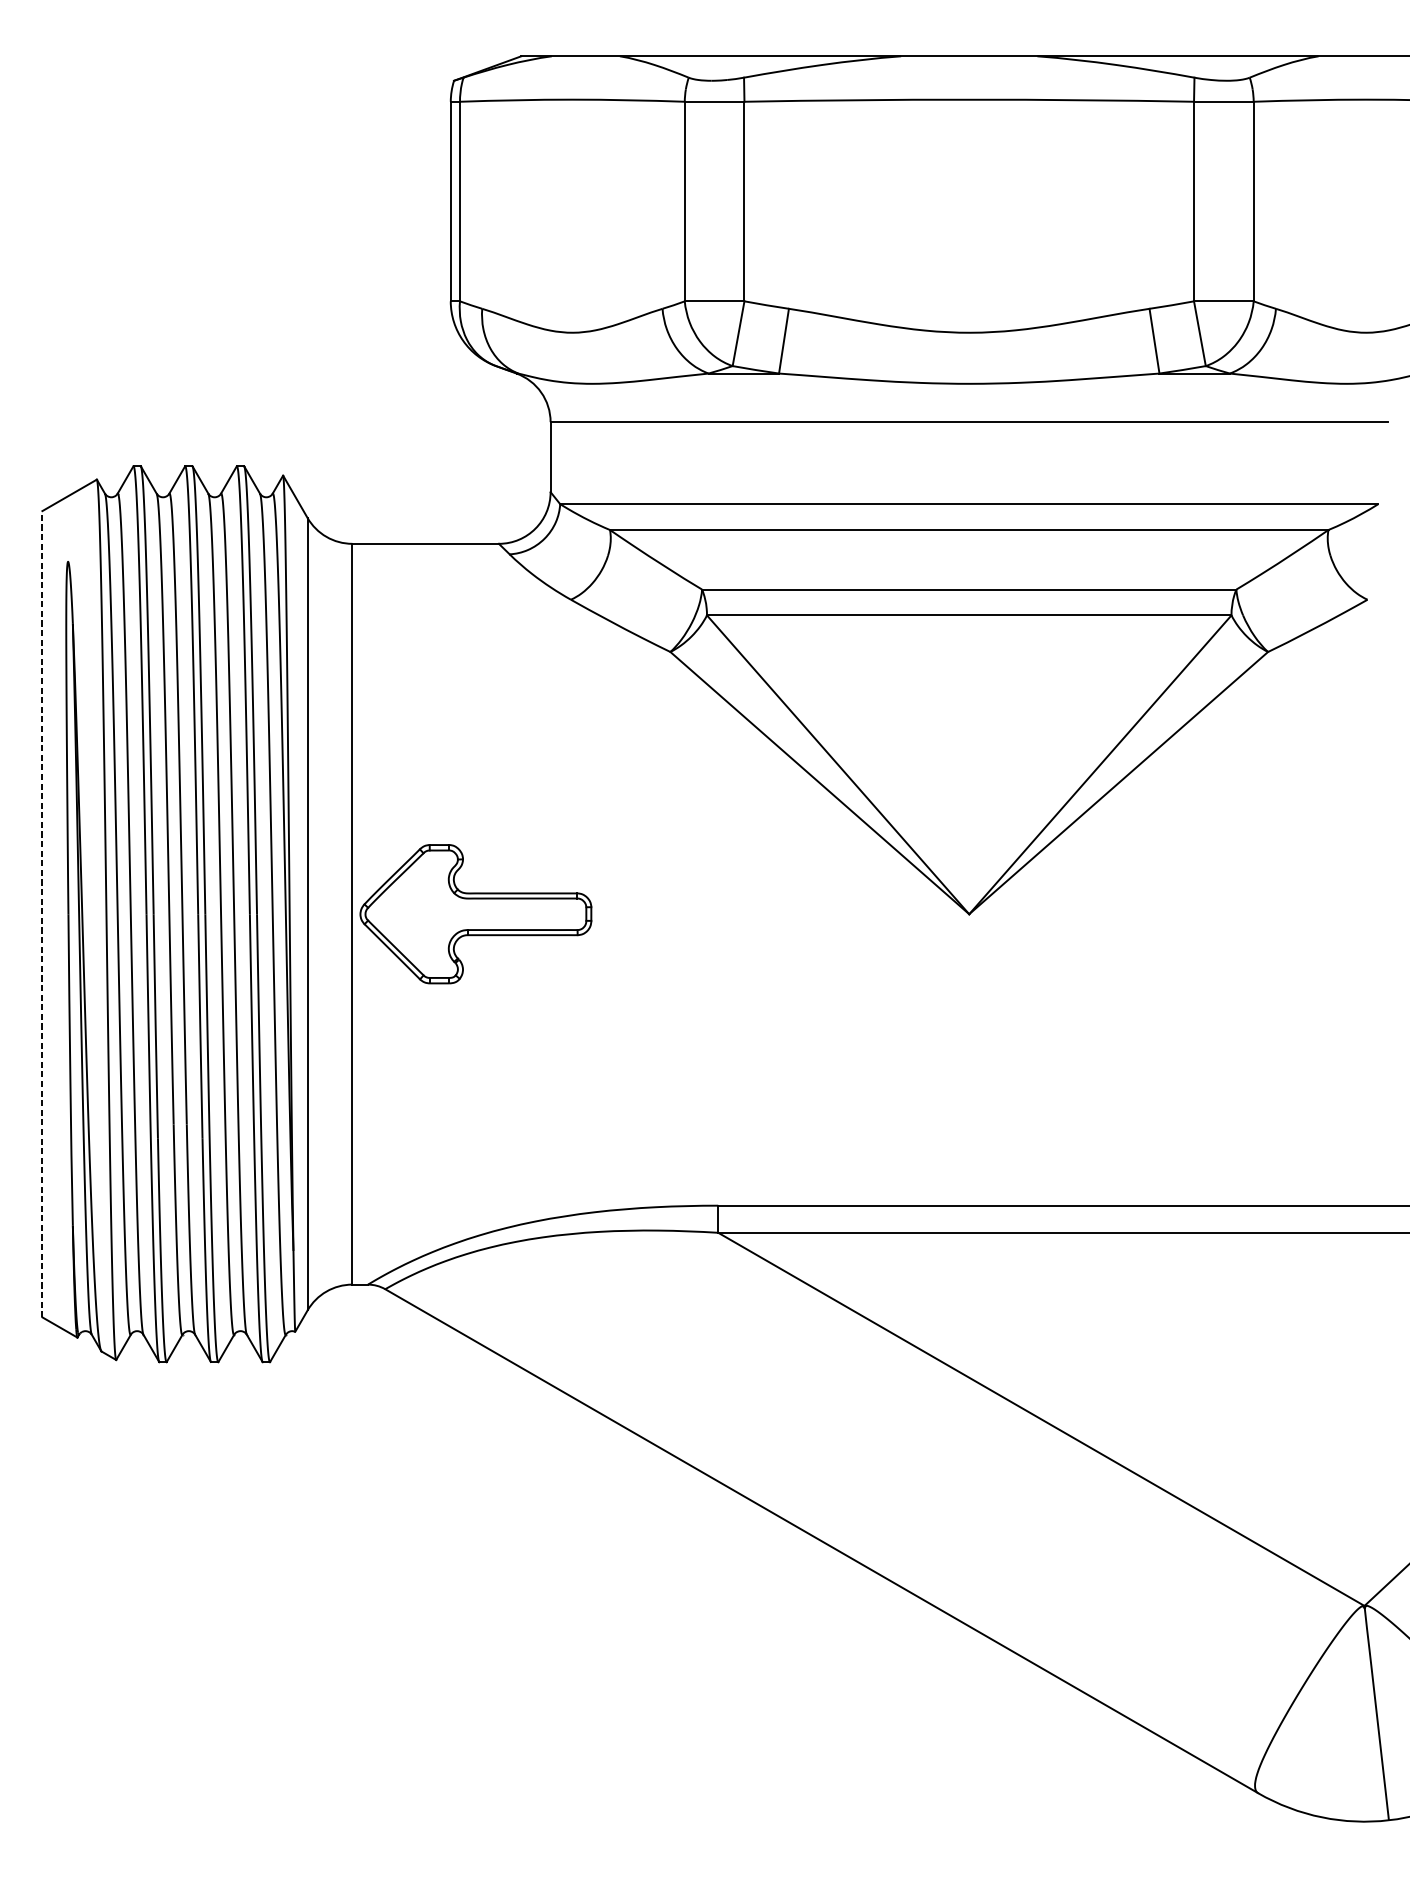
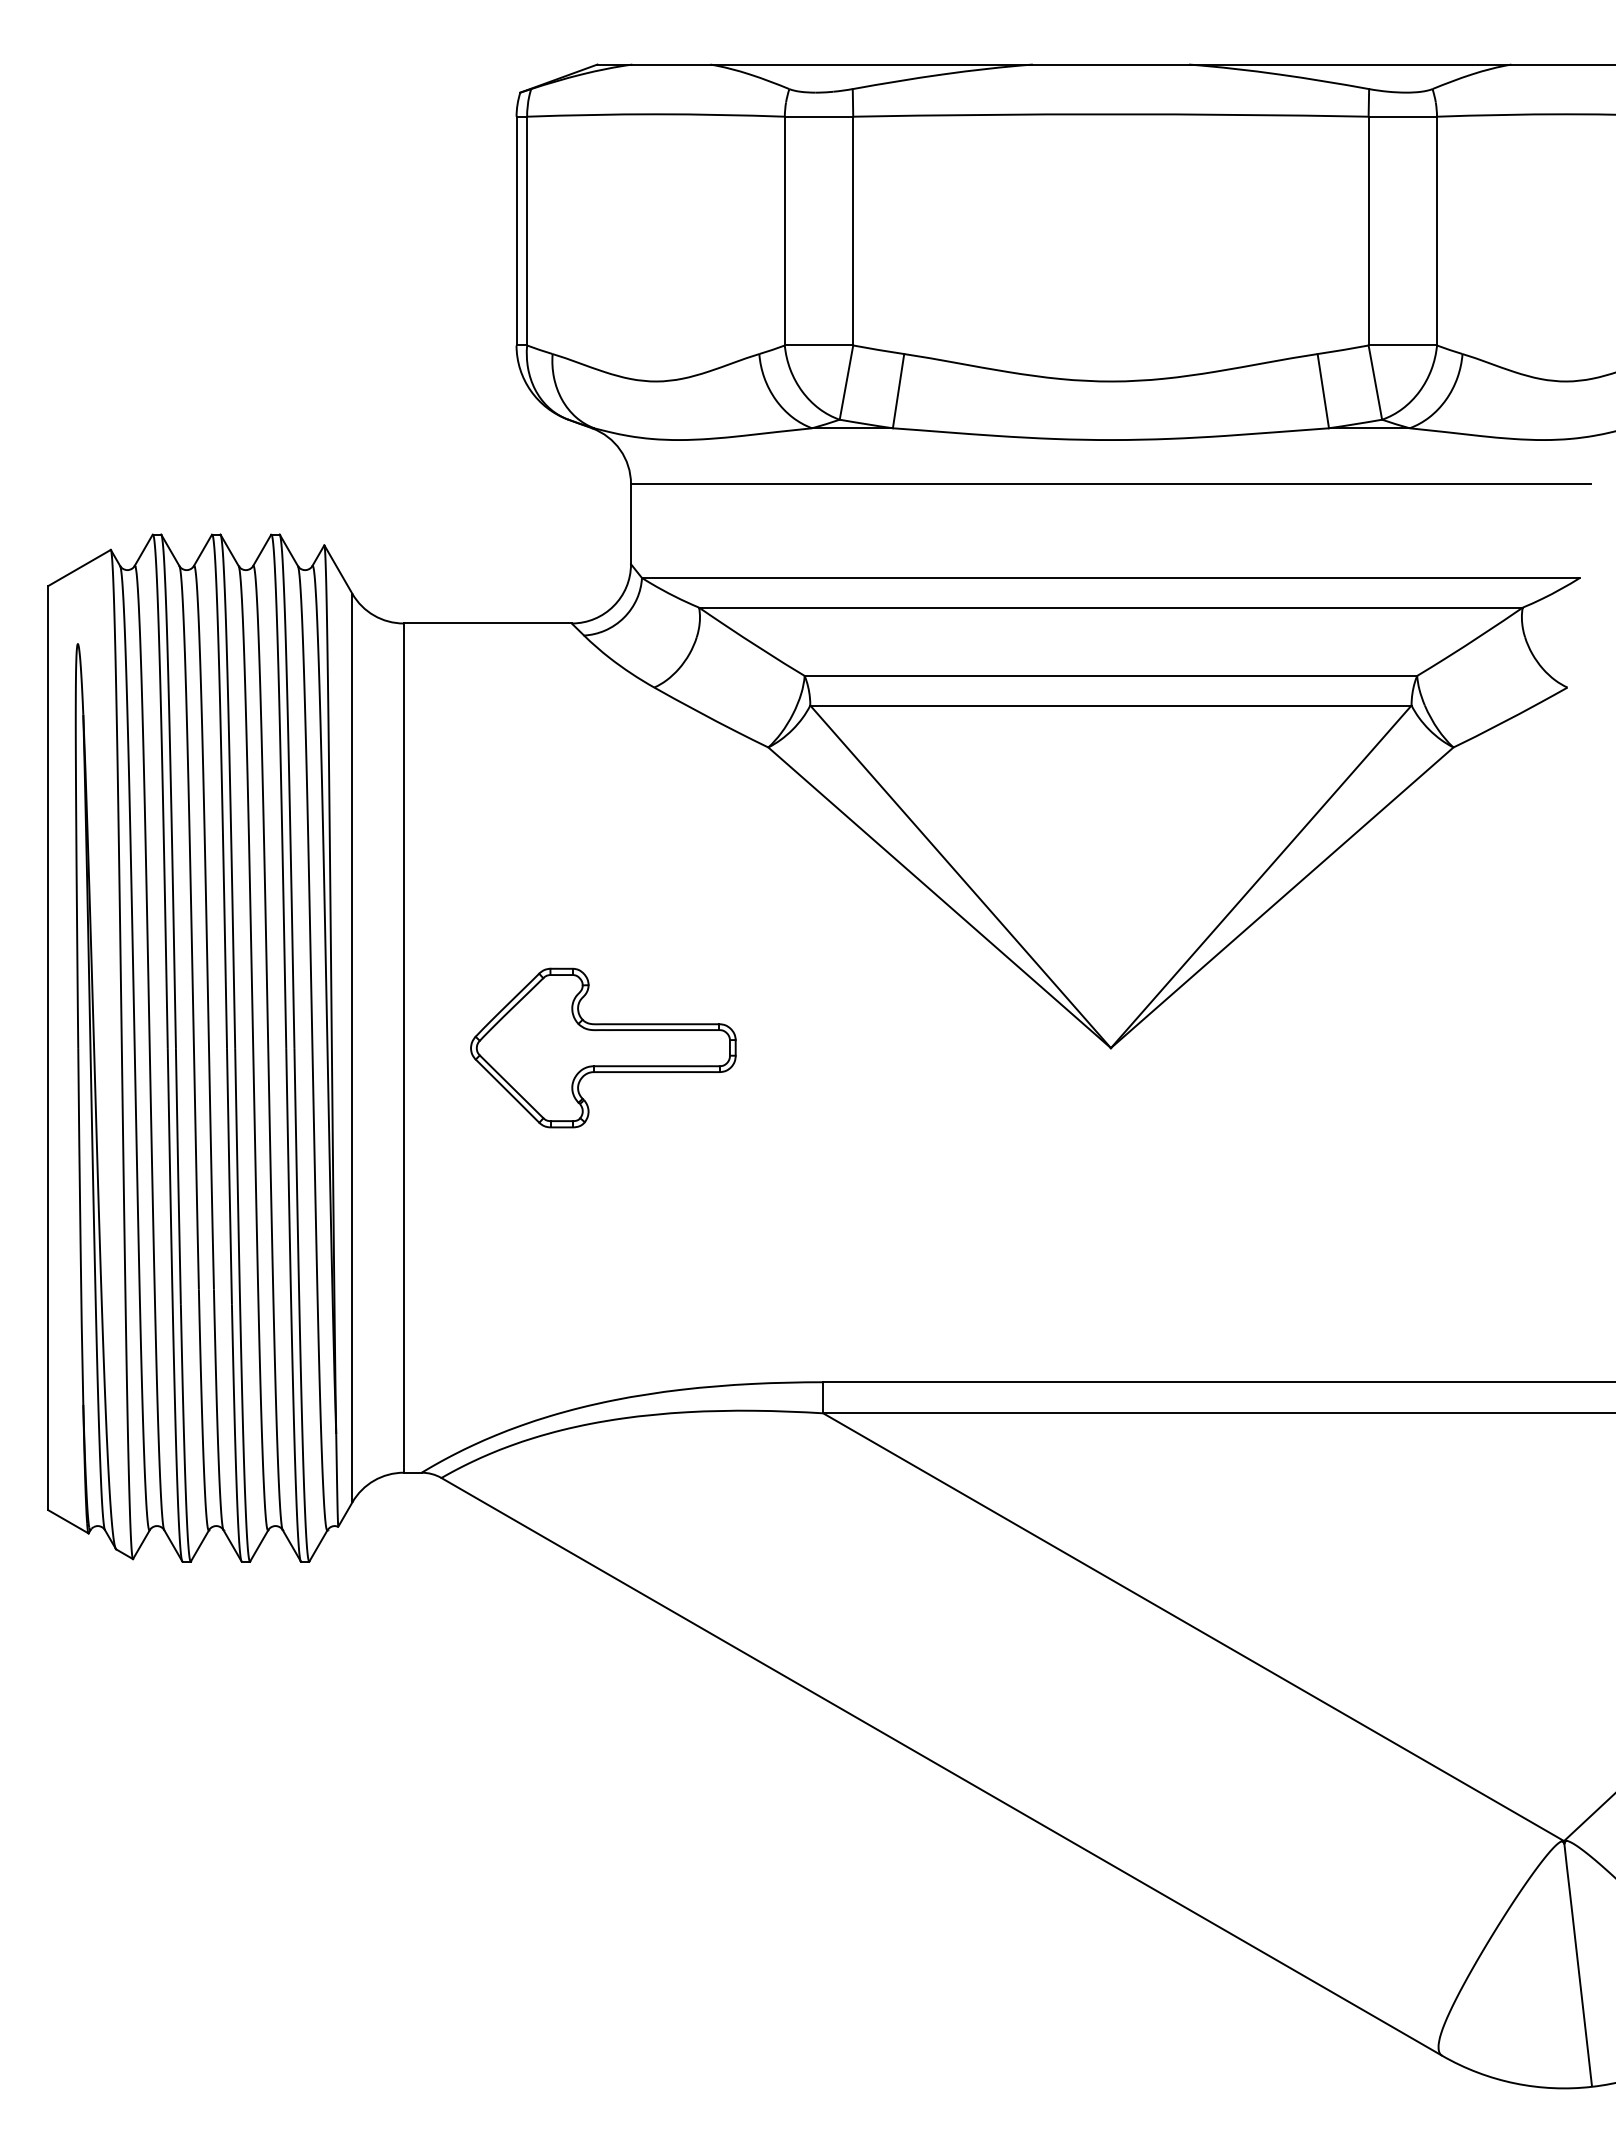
line: (42, 913) -> (48, 1047), dashed -> solid
part: (476, 913) -> (603, 1047), moved

